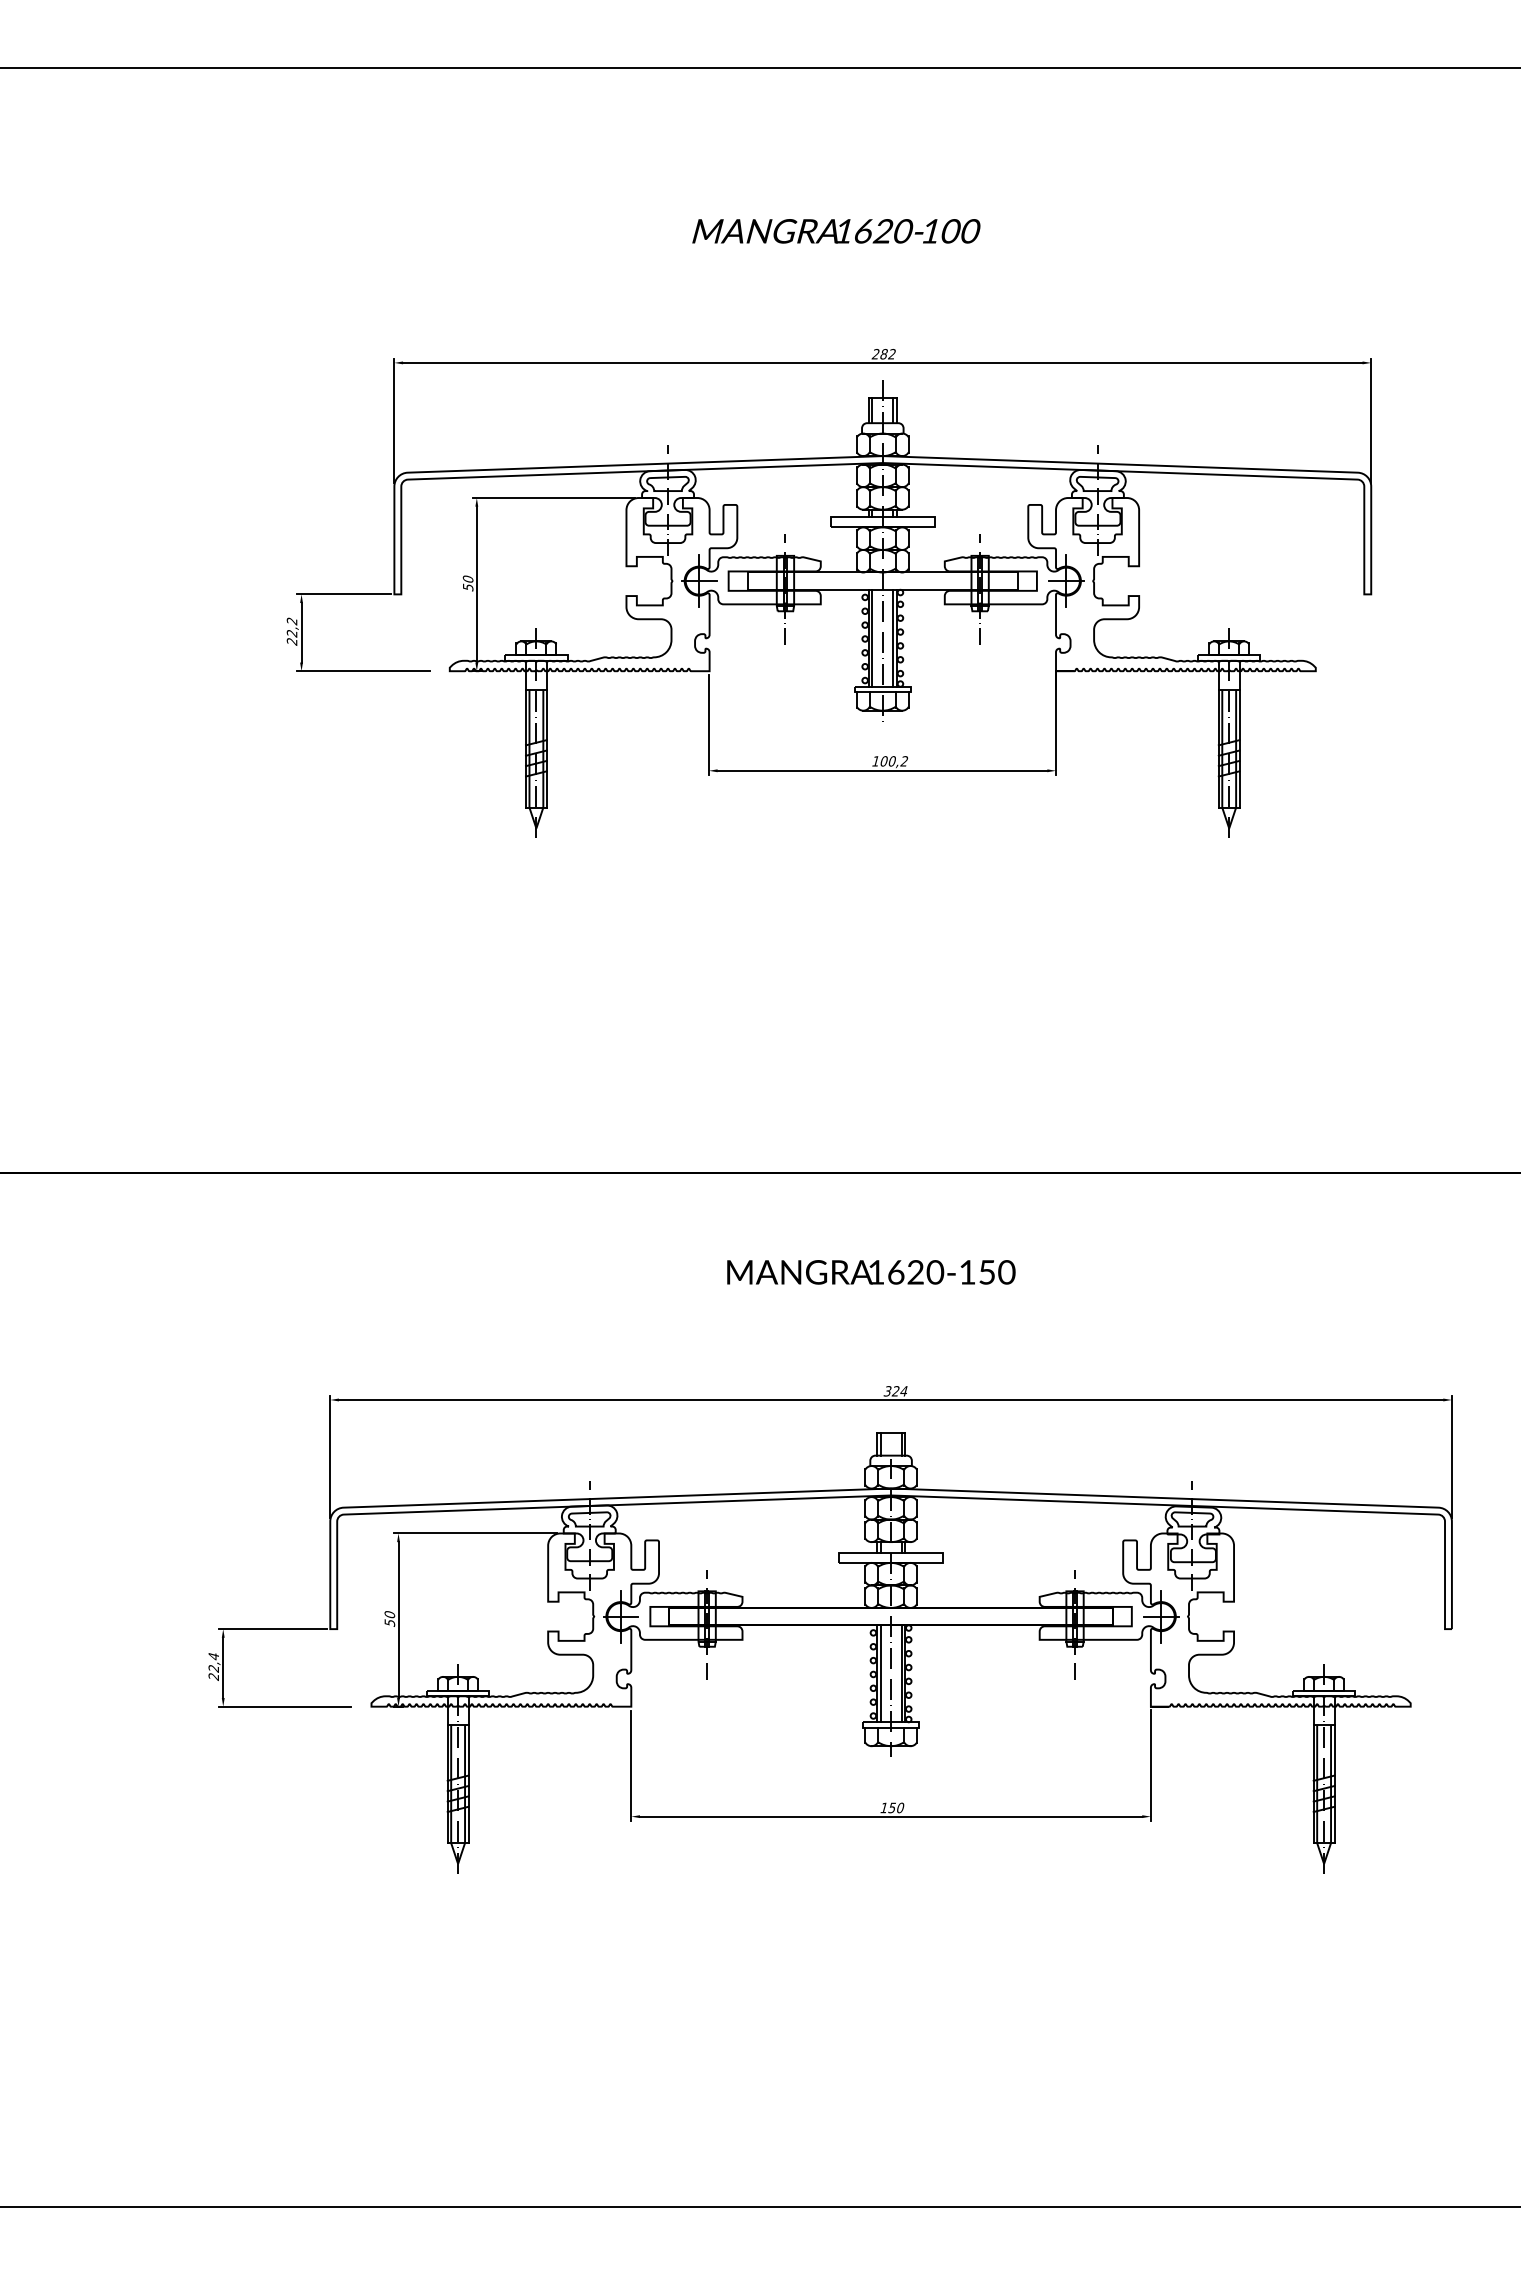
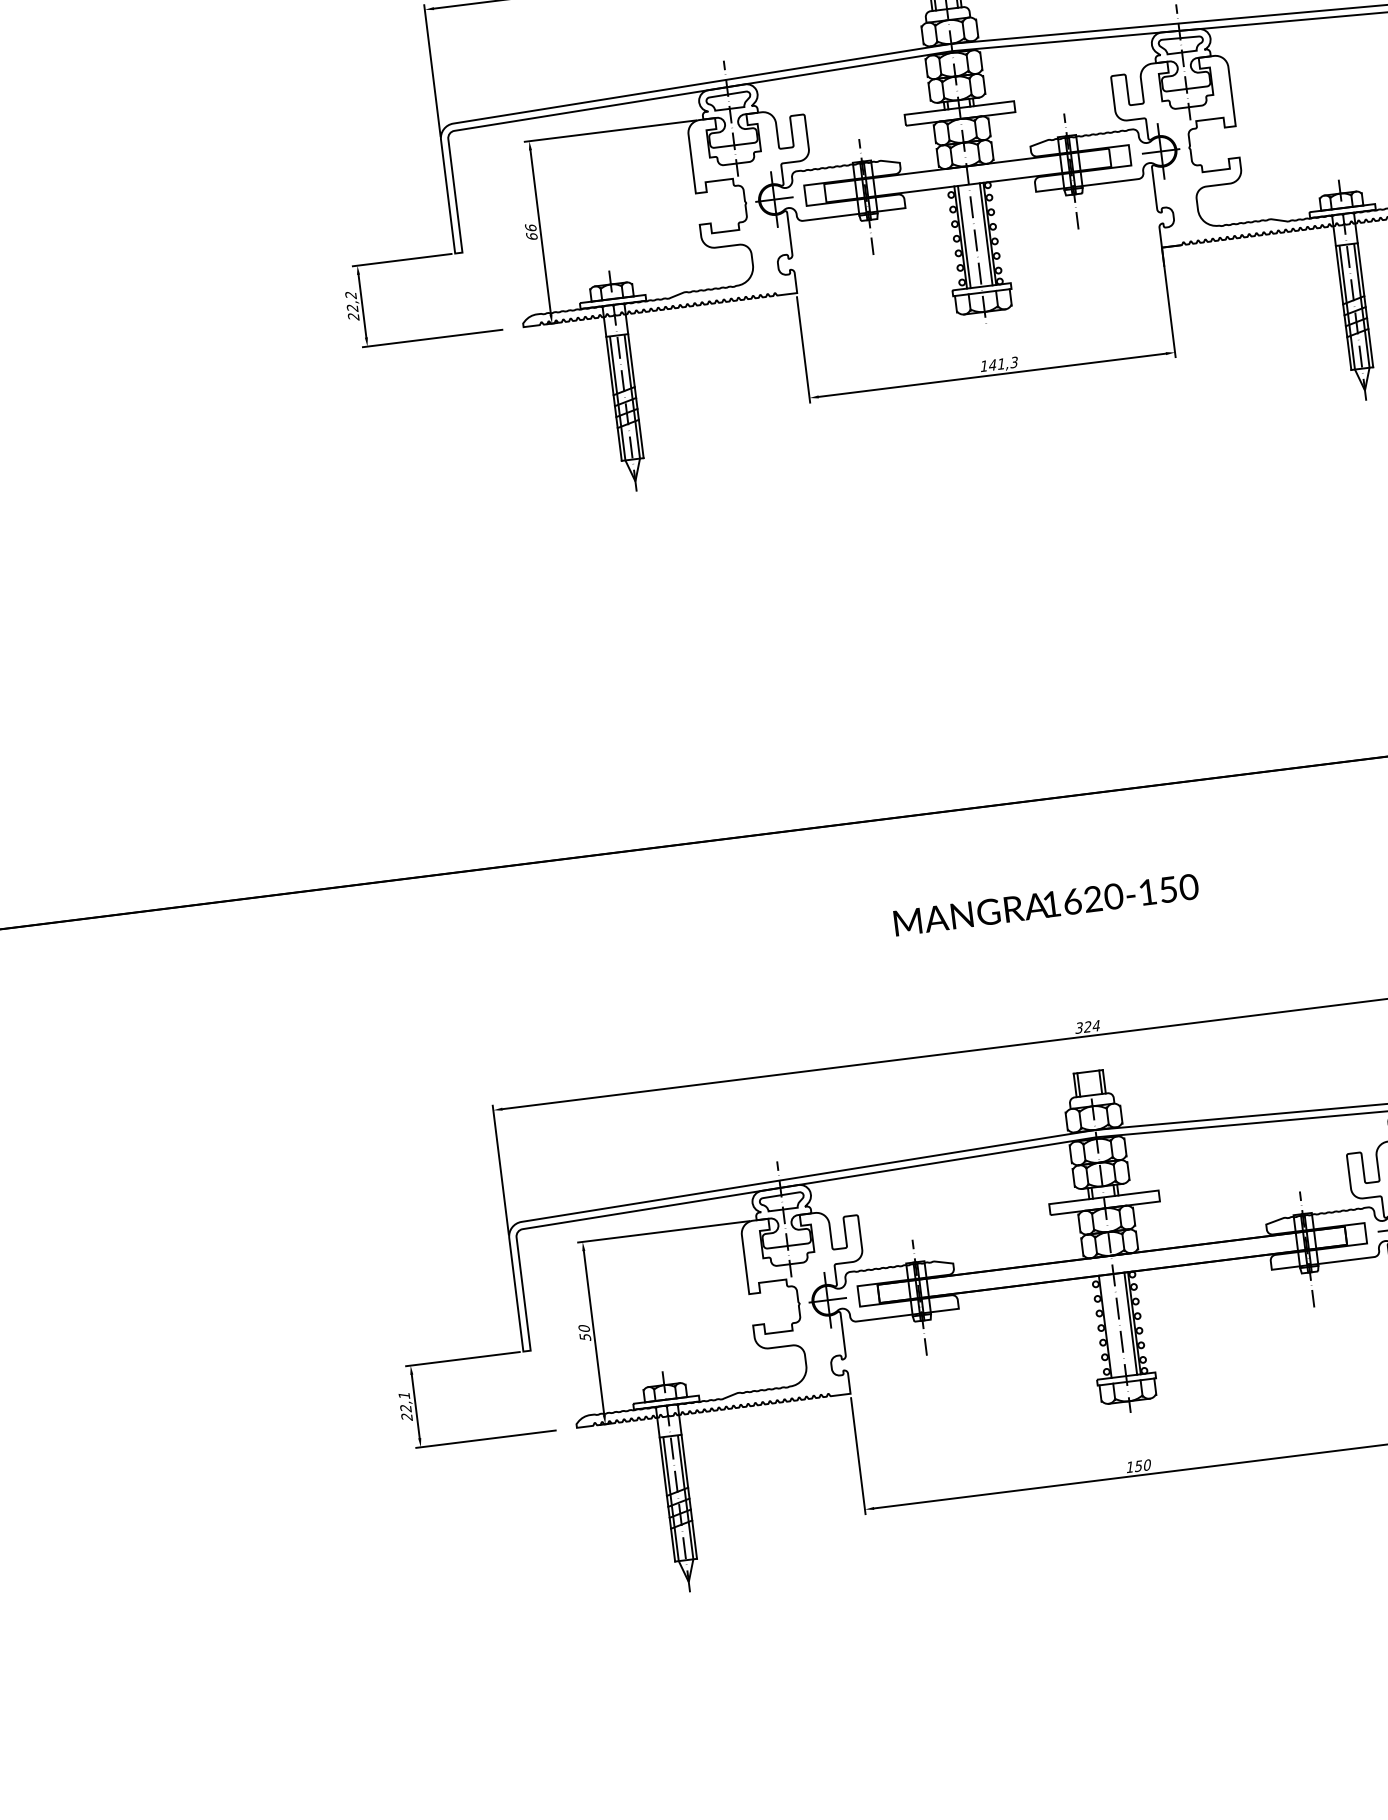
text: (467, 583) -> (530, 232), 50 -> 66
text: (894, 761) -> (1003, 363), 100,2 -> 141,3
text: (213, 1656) -> (404, 1395), 22,4 -> 22,1
line: (880, 1673) -> (1108, 1326), removed

